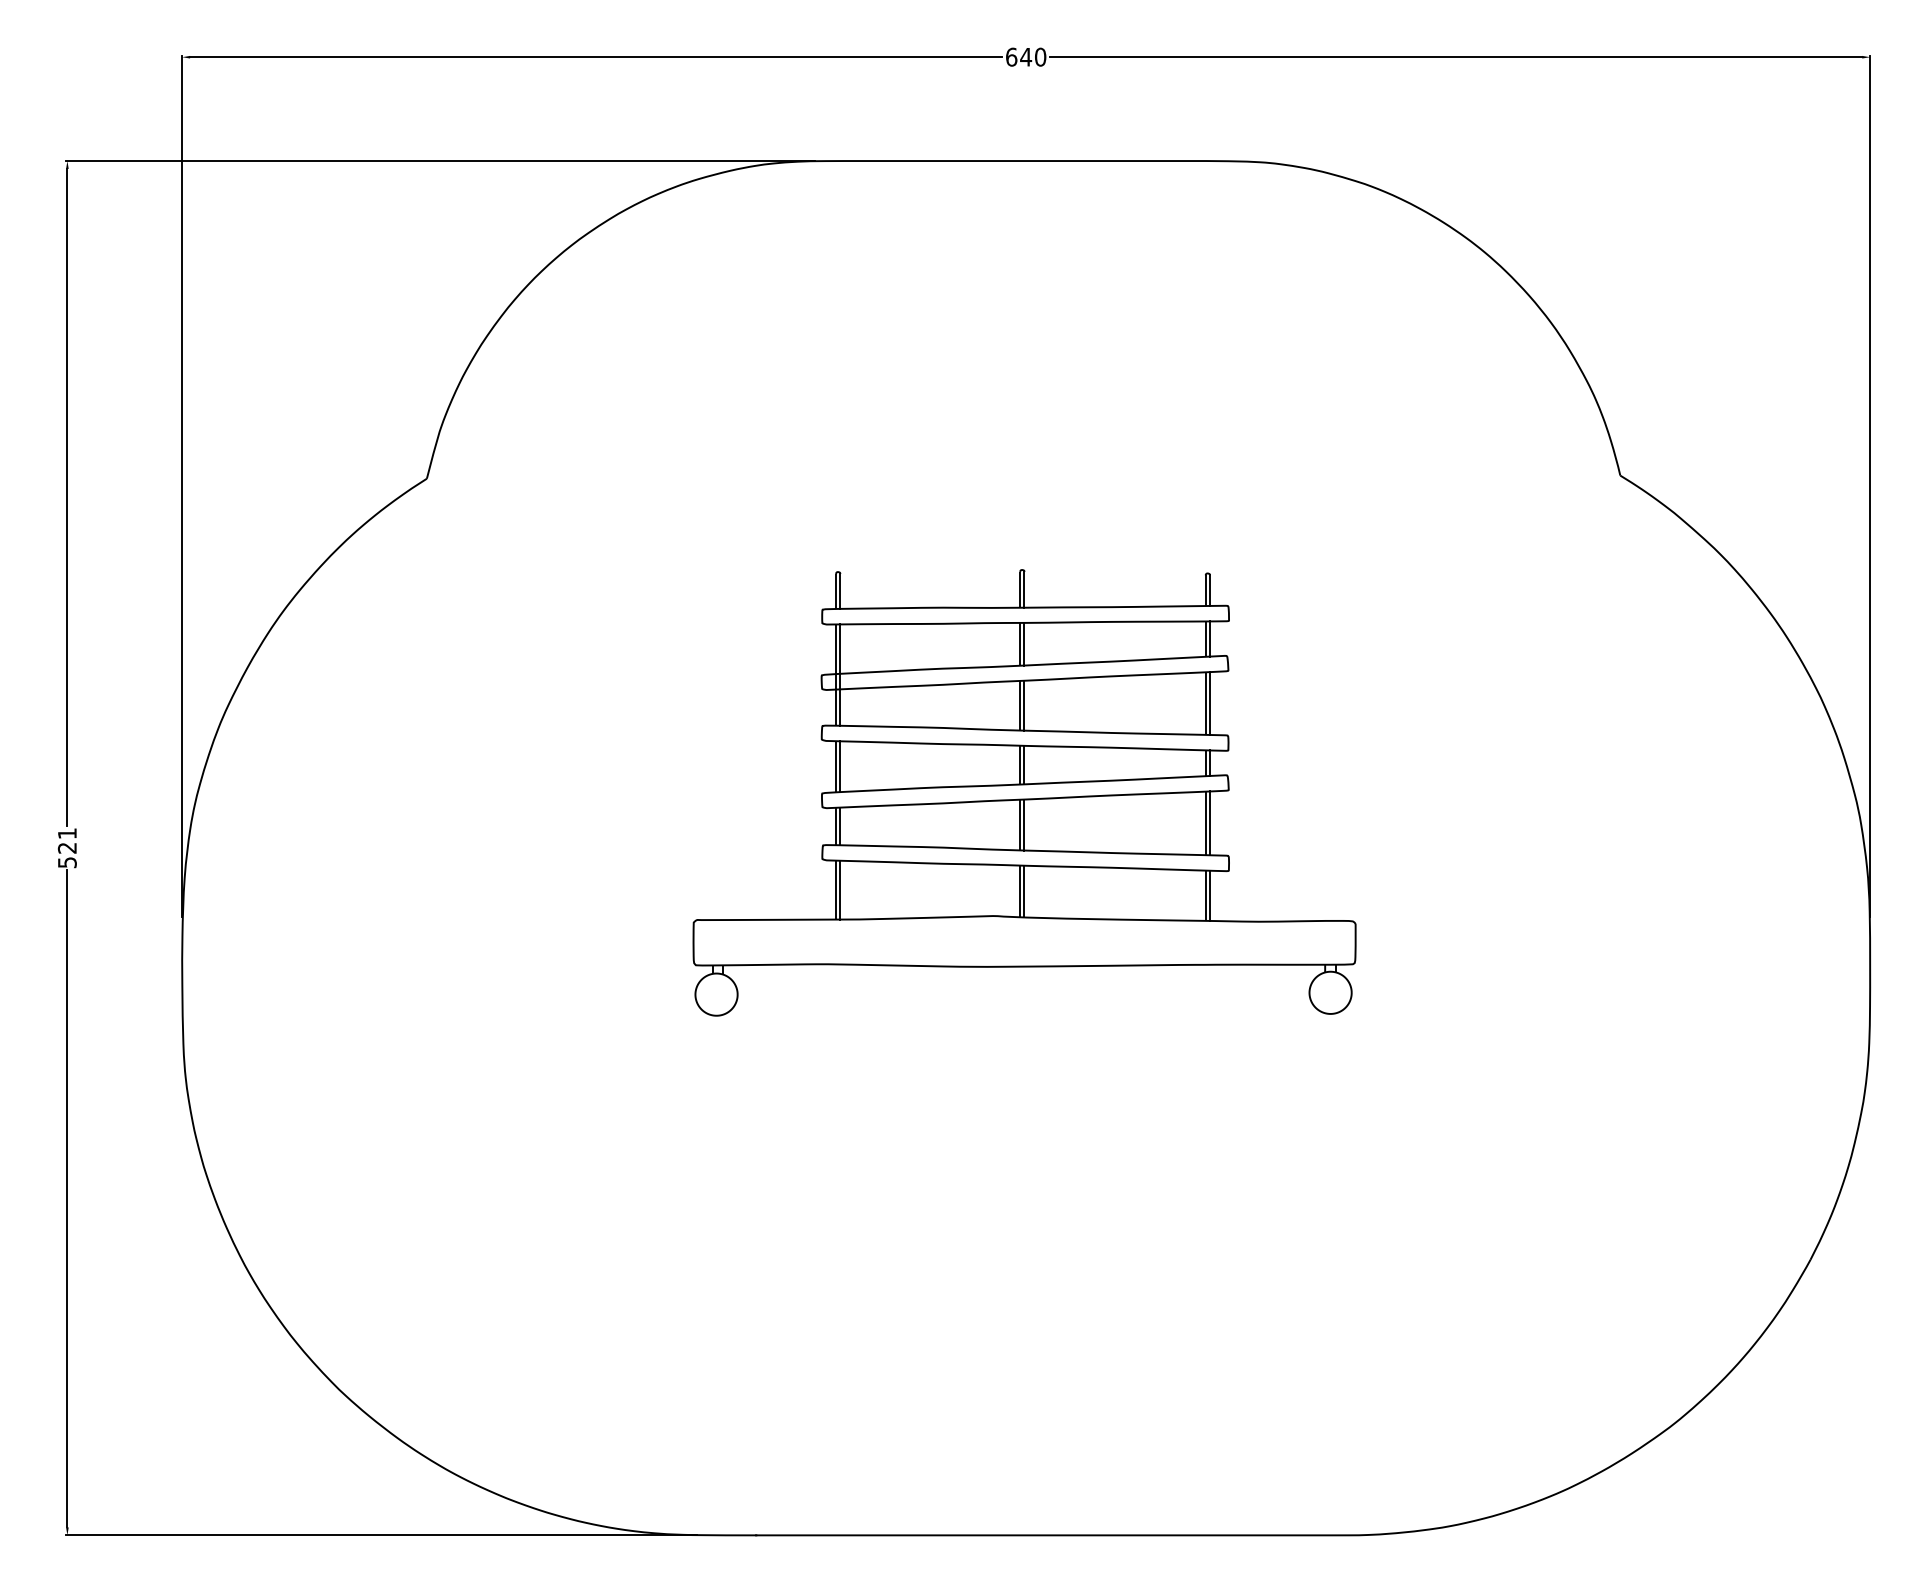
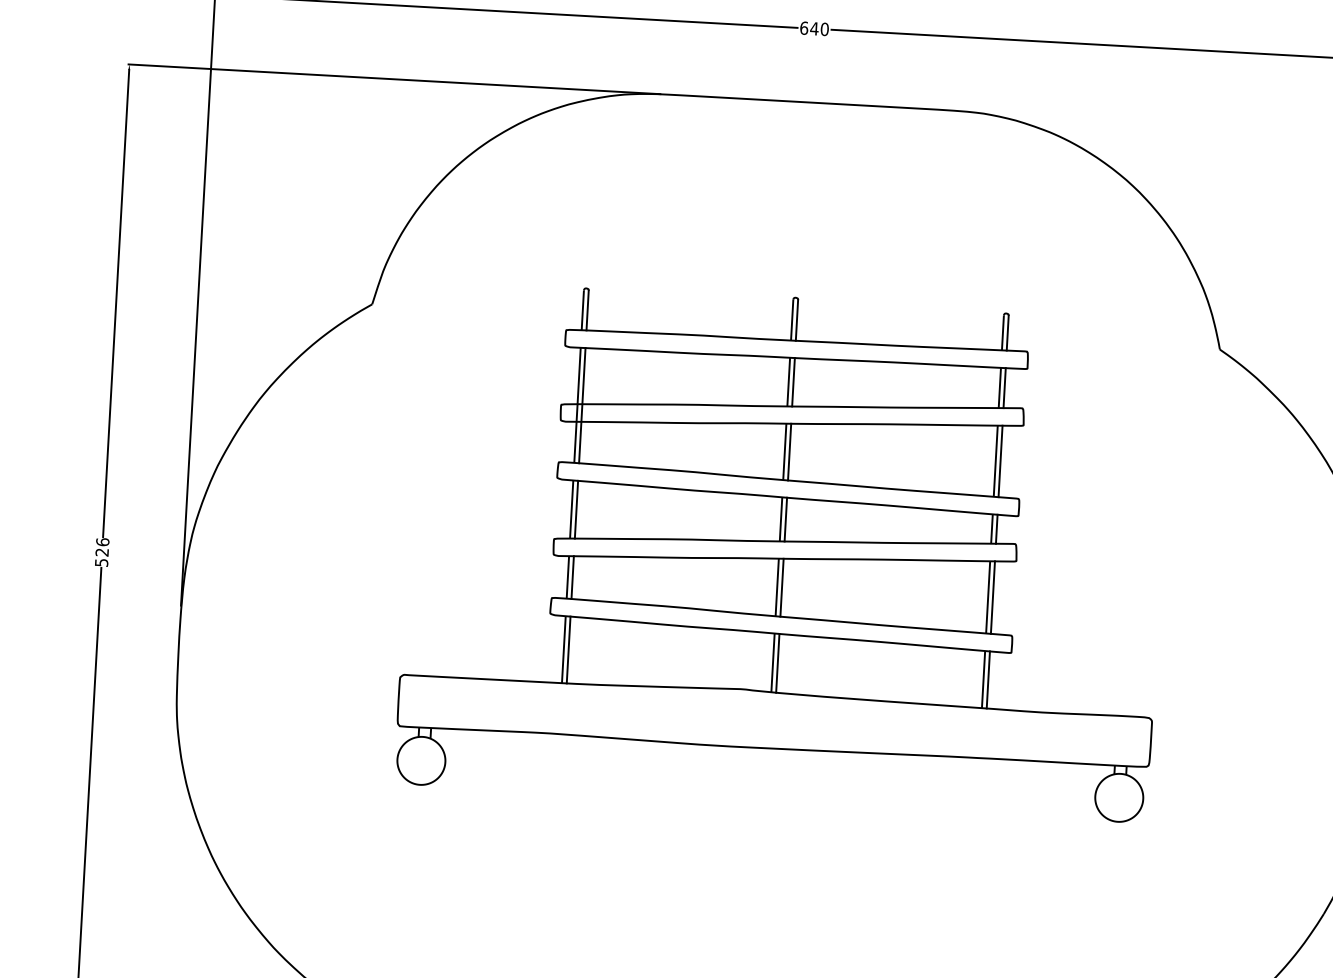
part: (1024, 792) -> (784, 550), size x1.6
text: (66, 833) -> (102, 542), 521 -> 526

